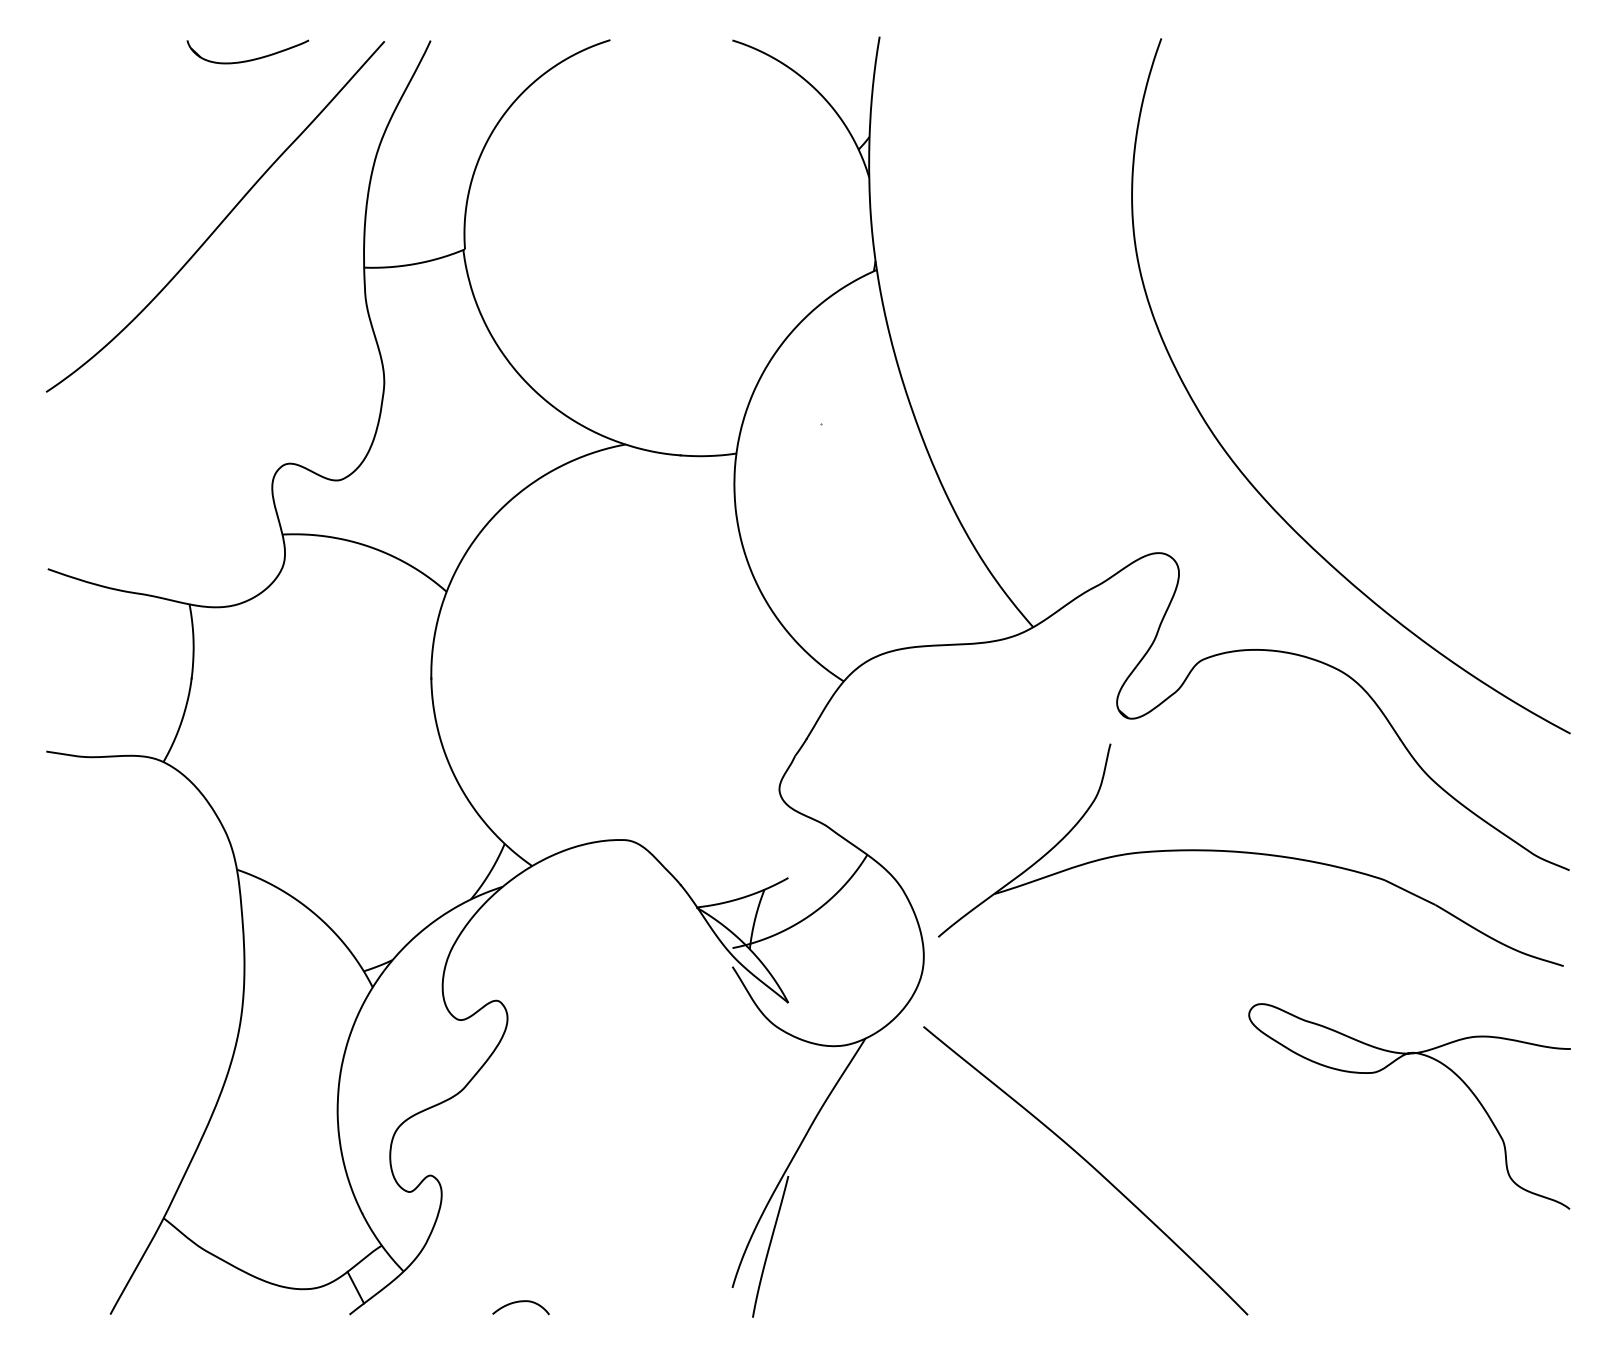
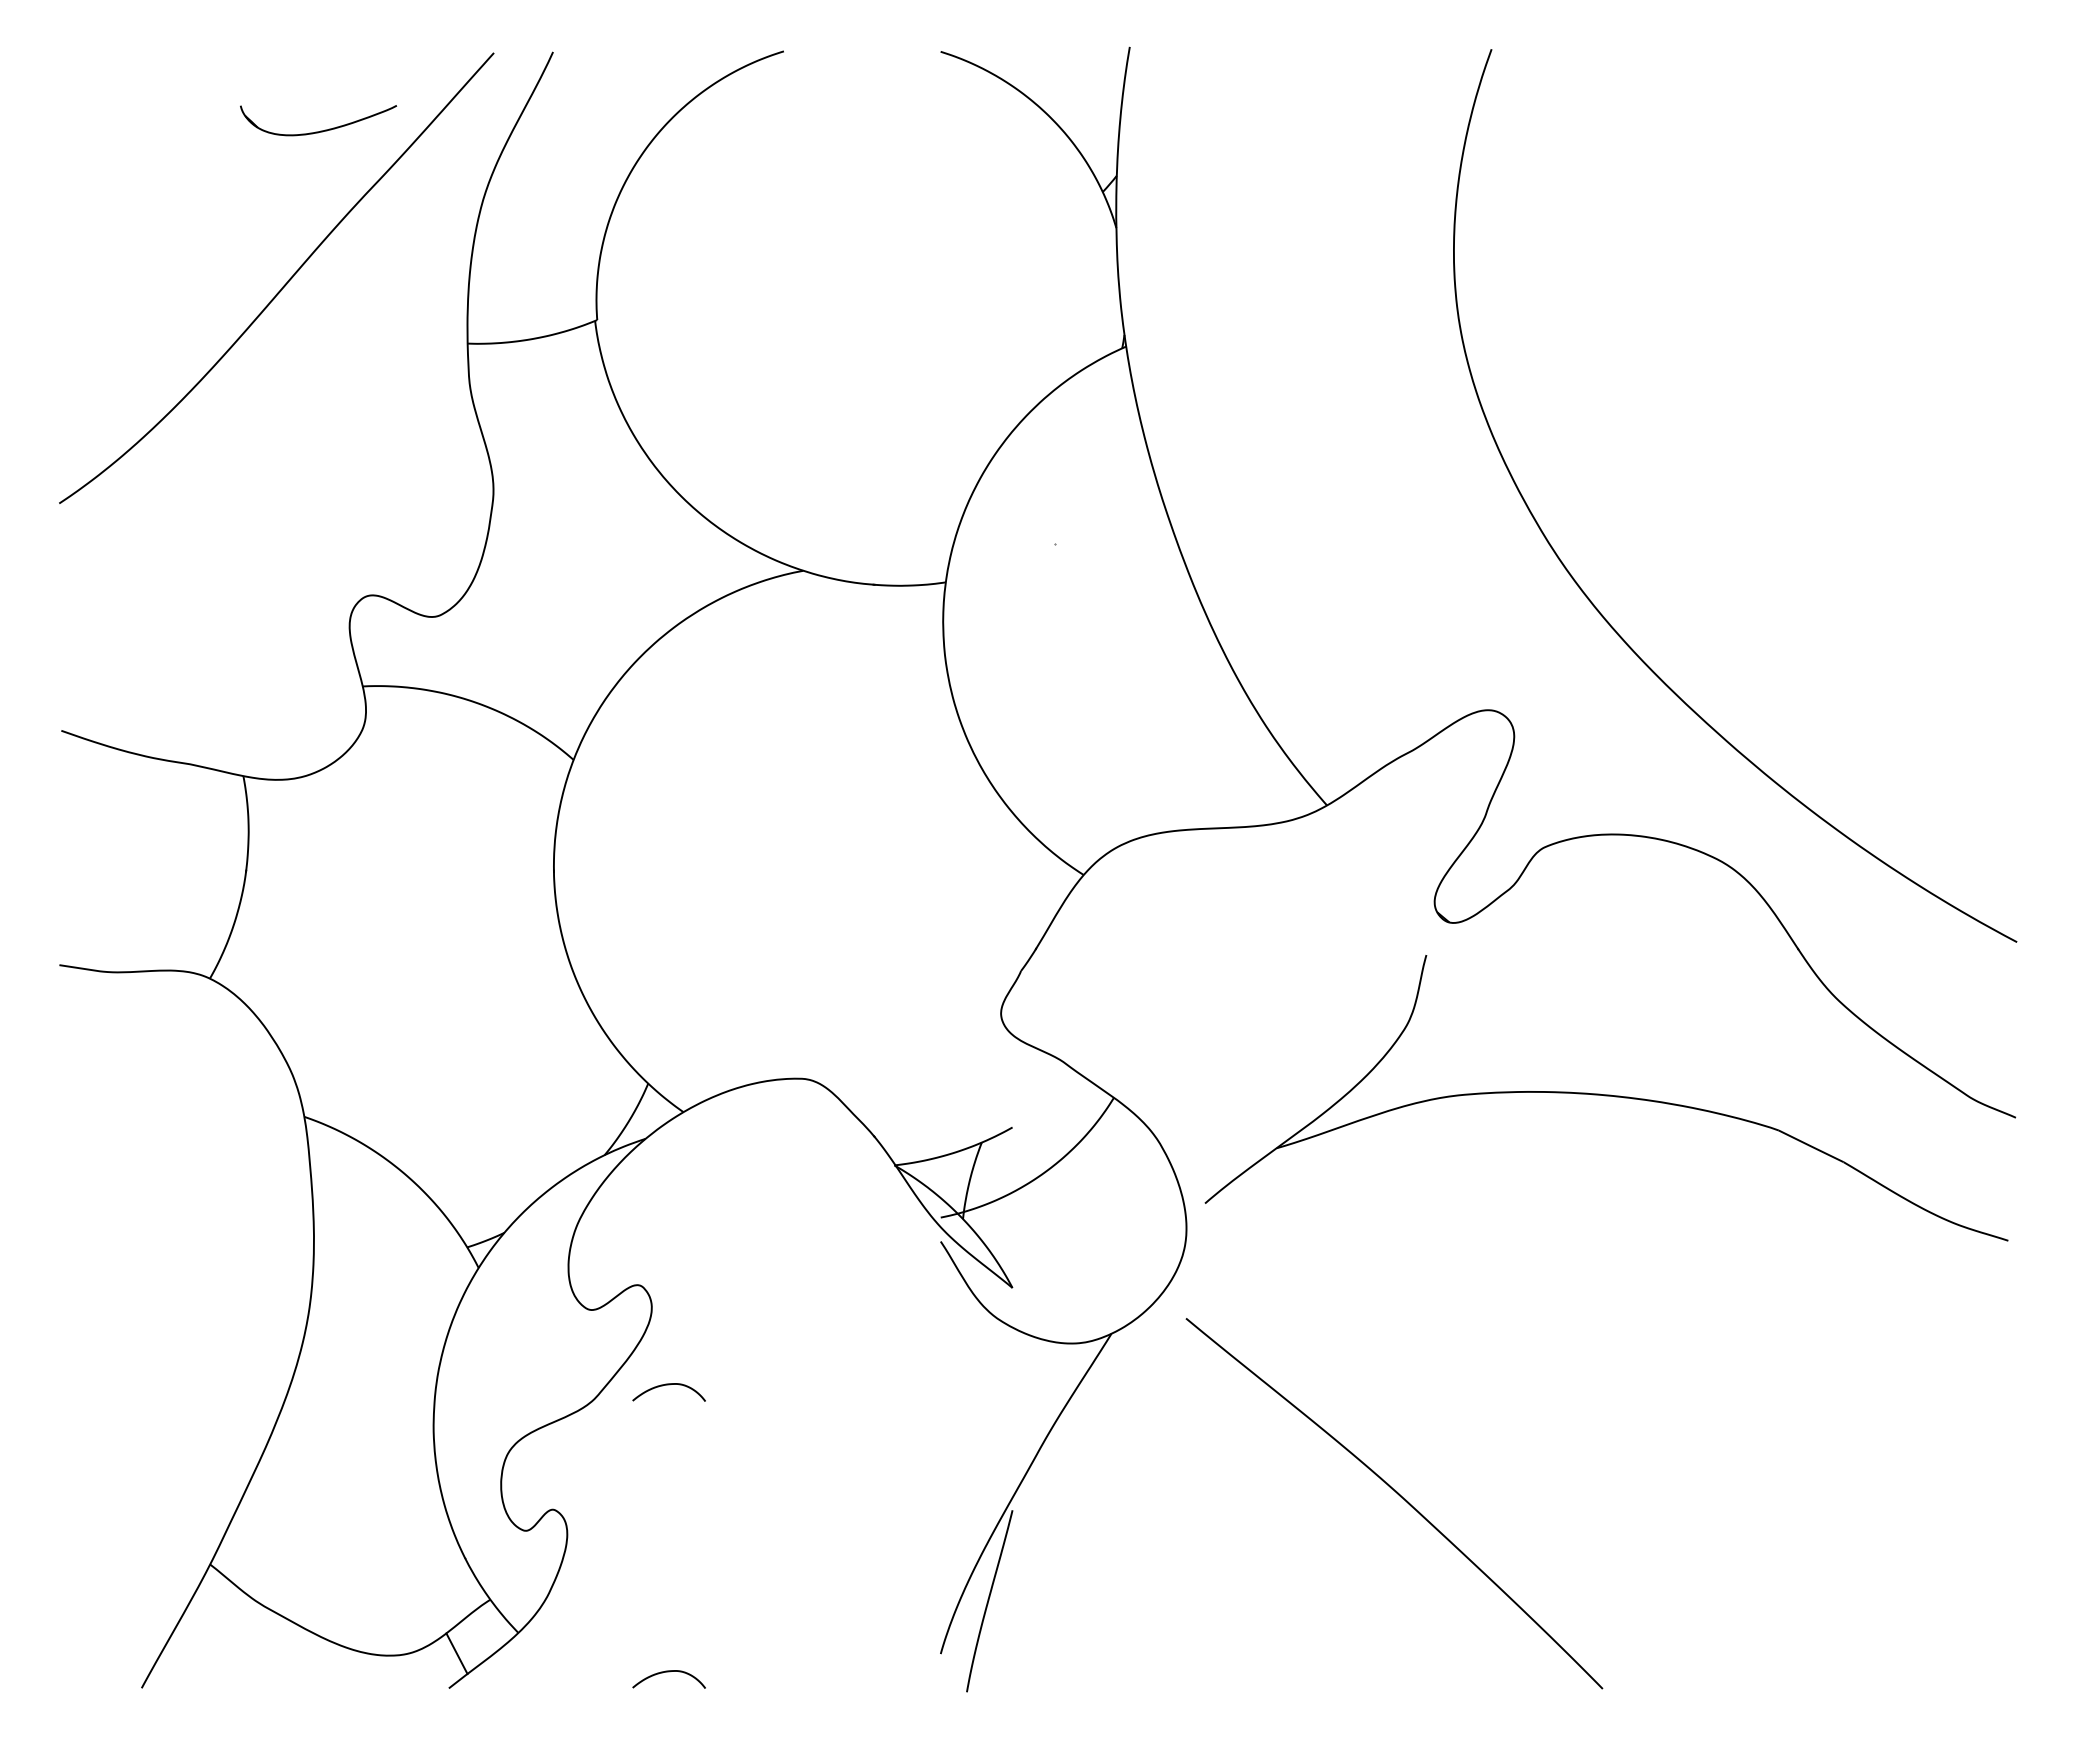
part: (249, 59) -> (320, 130), moved
curve: (1383, 1069) -> (1777, 1373), removed
curve: (520, 1078) -> (668, 1385), added

